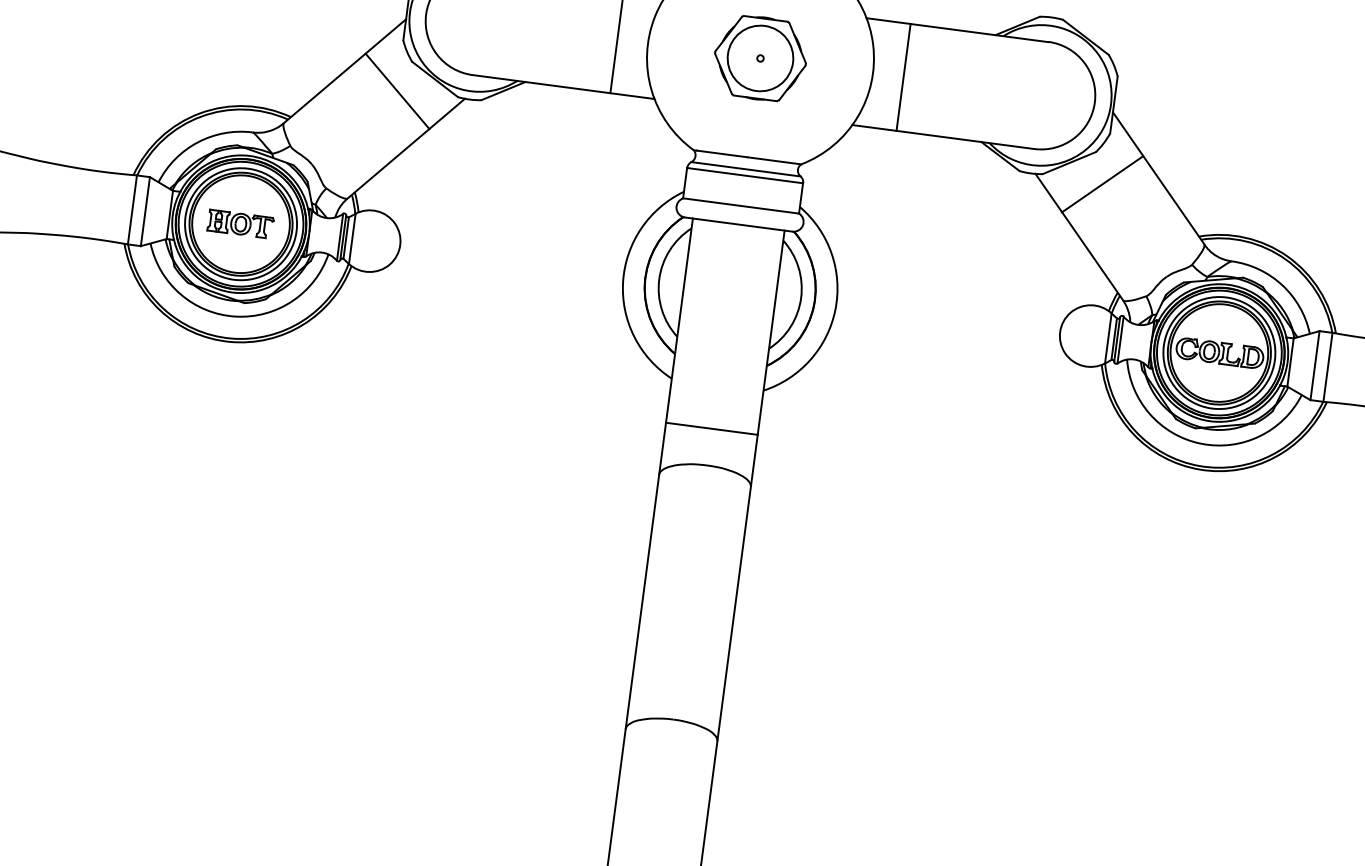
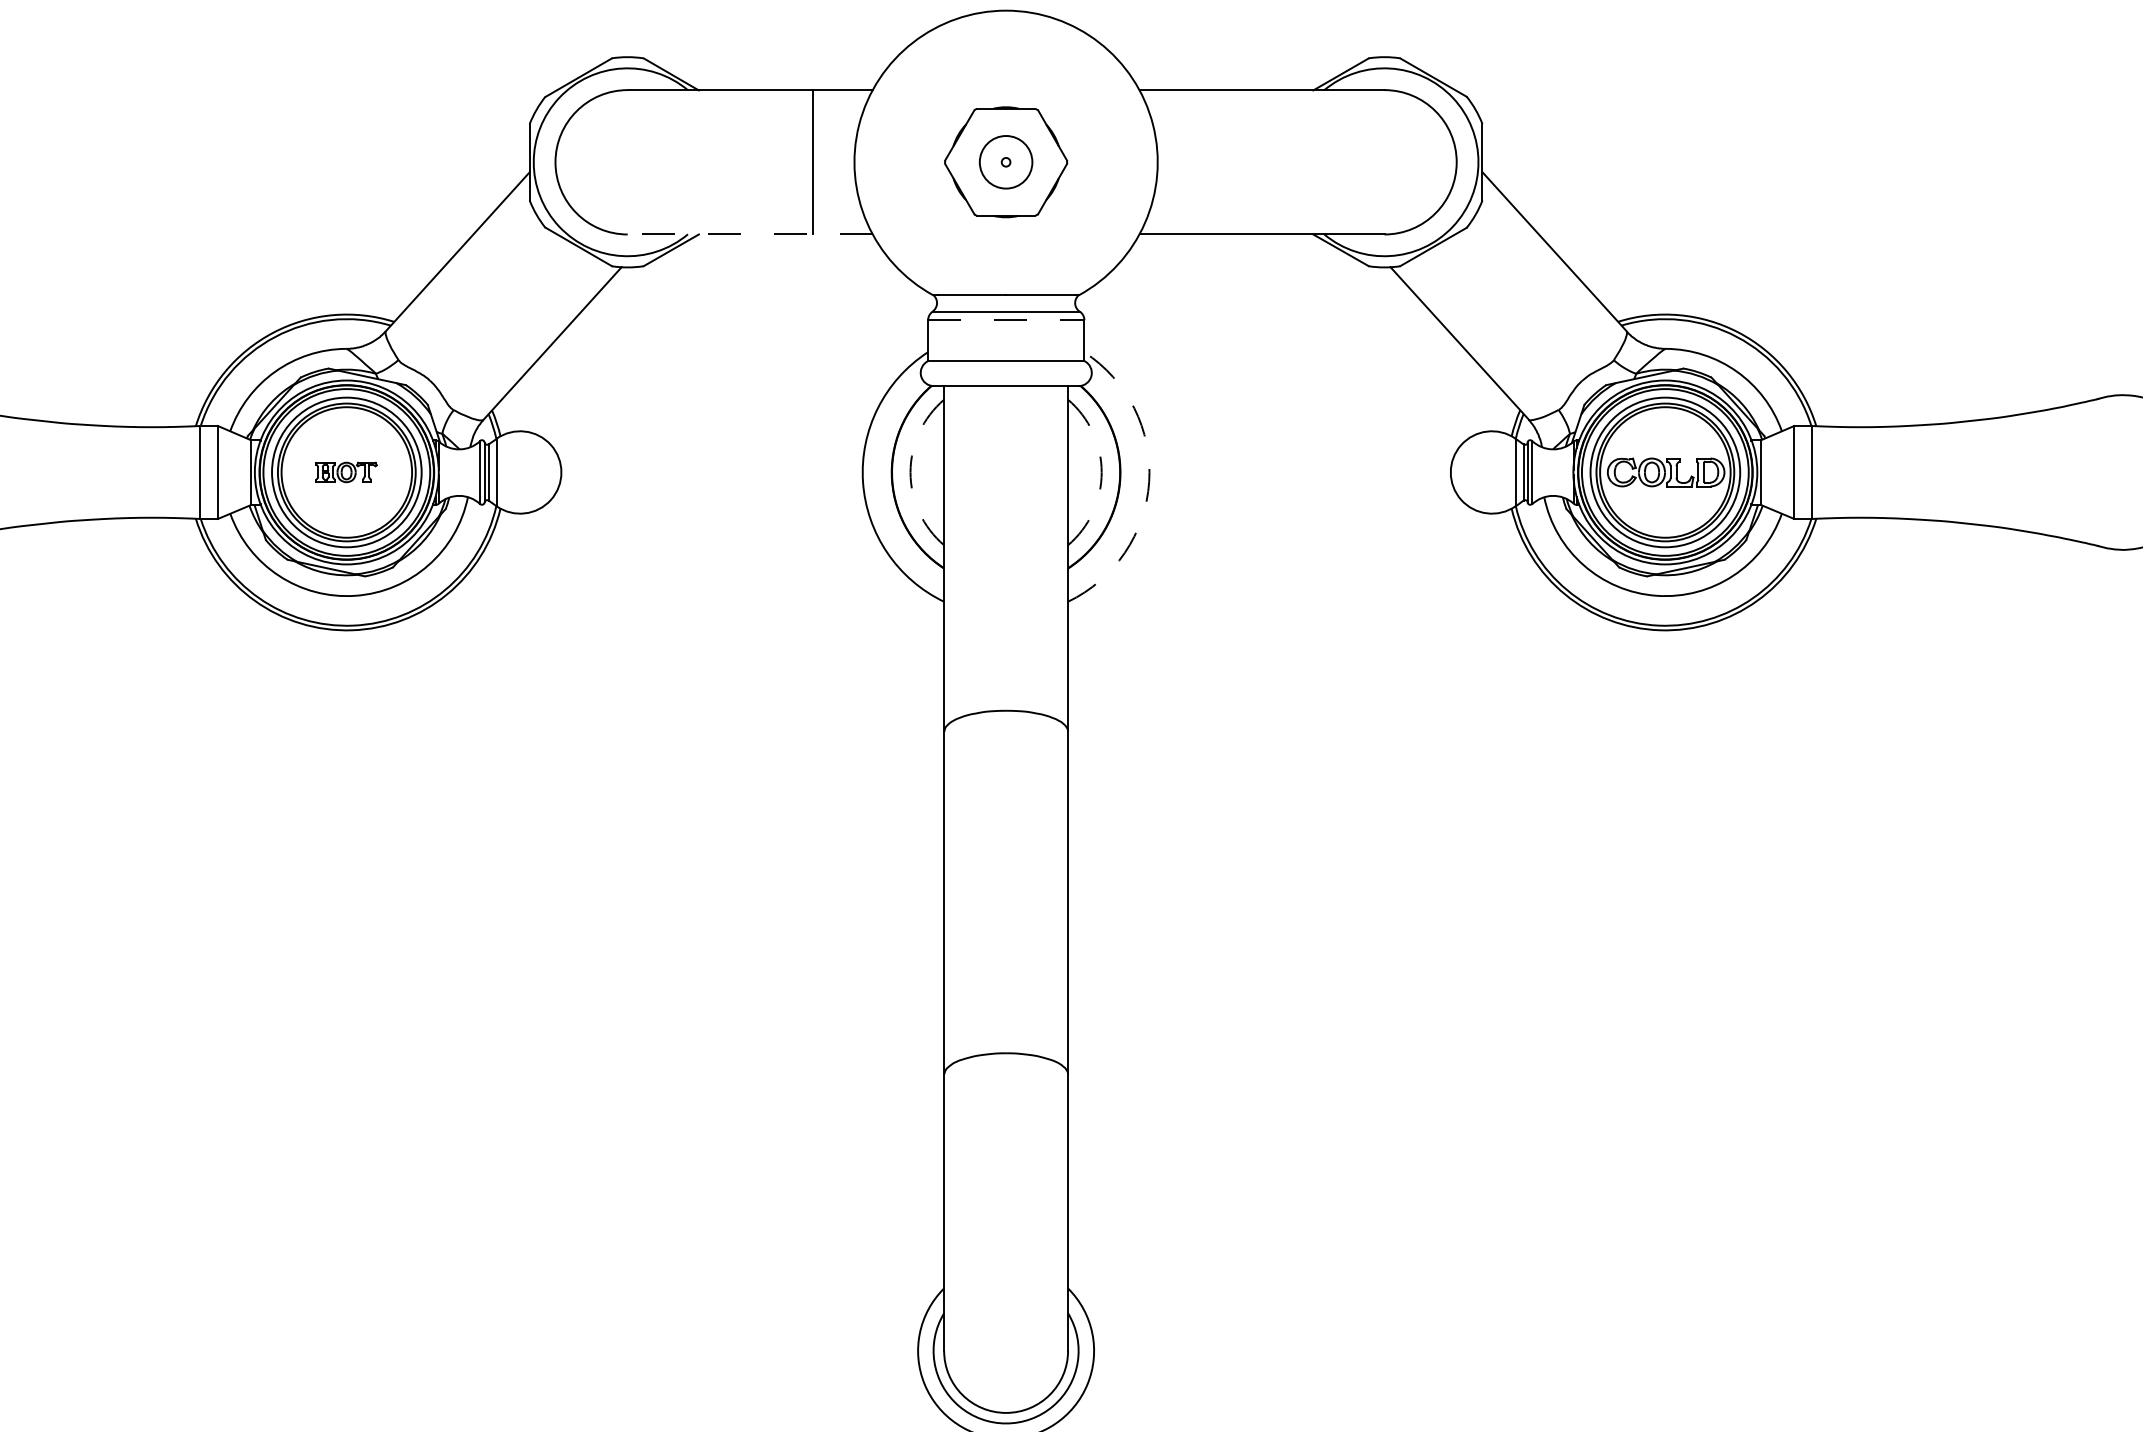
circle: (760, 58) -> (1005, 162), size x0.6
line: (903, 77) -> (1198, 162), removed
line: (563, 86) -> (749, 234), solid -> dashed
line: (397, 90) -> (530, 268), removed
line: (745, 175) -> (1006, 320), solid -> dashed
line: (1102, 183) -> (1481, 268), removed
part: (240, 224) -> (346, 472), size x0.7
arc: (659, 279) -> (910, 472), solid -> dashed
arc: (800, 297) -> (1101, 472), solid -> dashed
arc: (835, 309) -> (1149, 481), solid -> dashed
line: (712, 428) -> (1006, 661), removed

